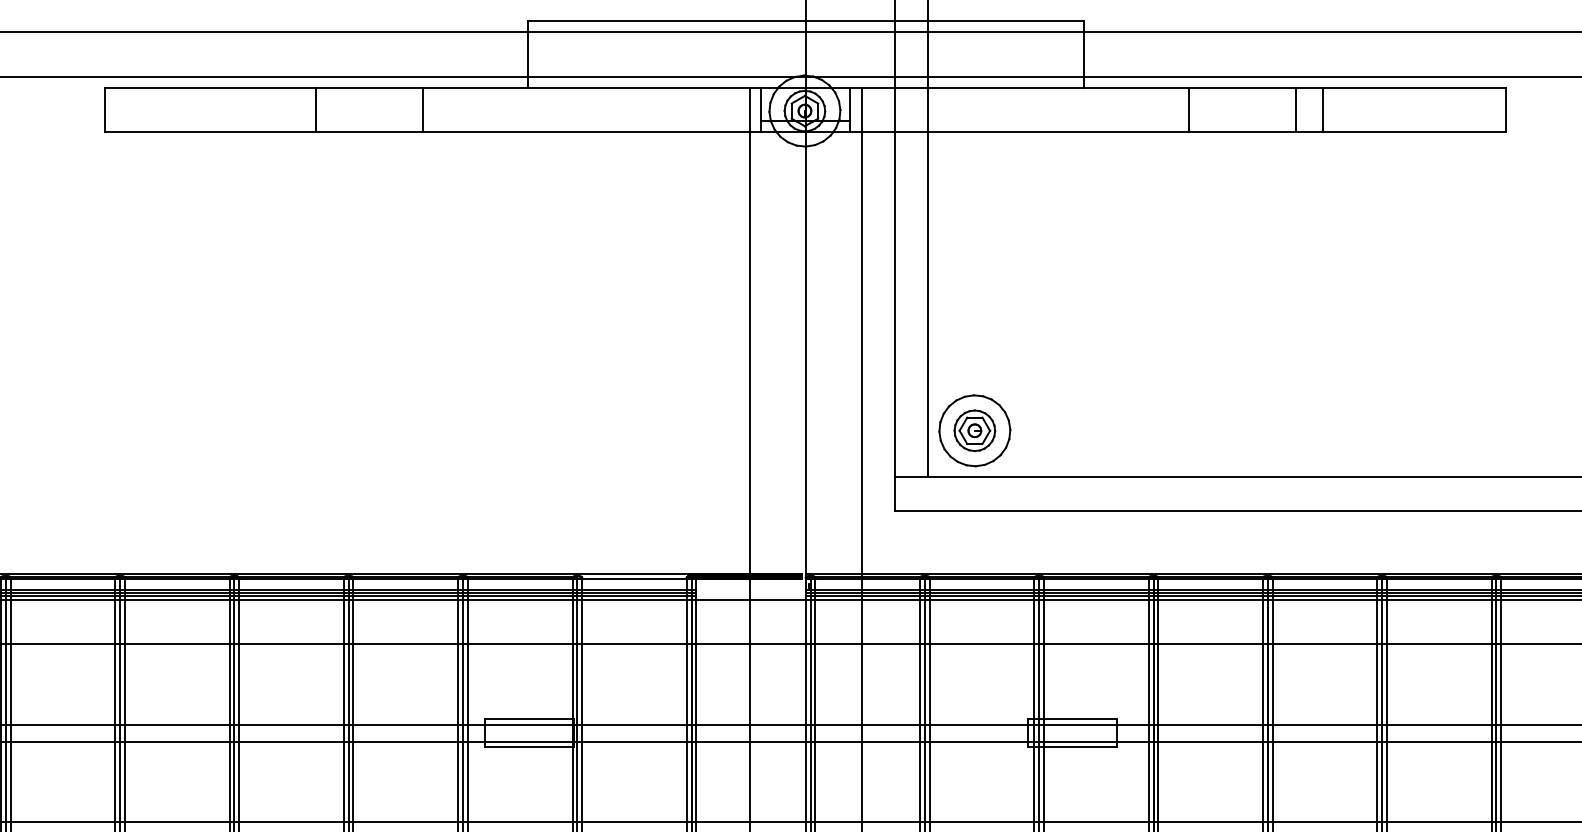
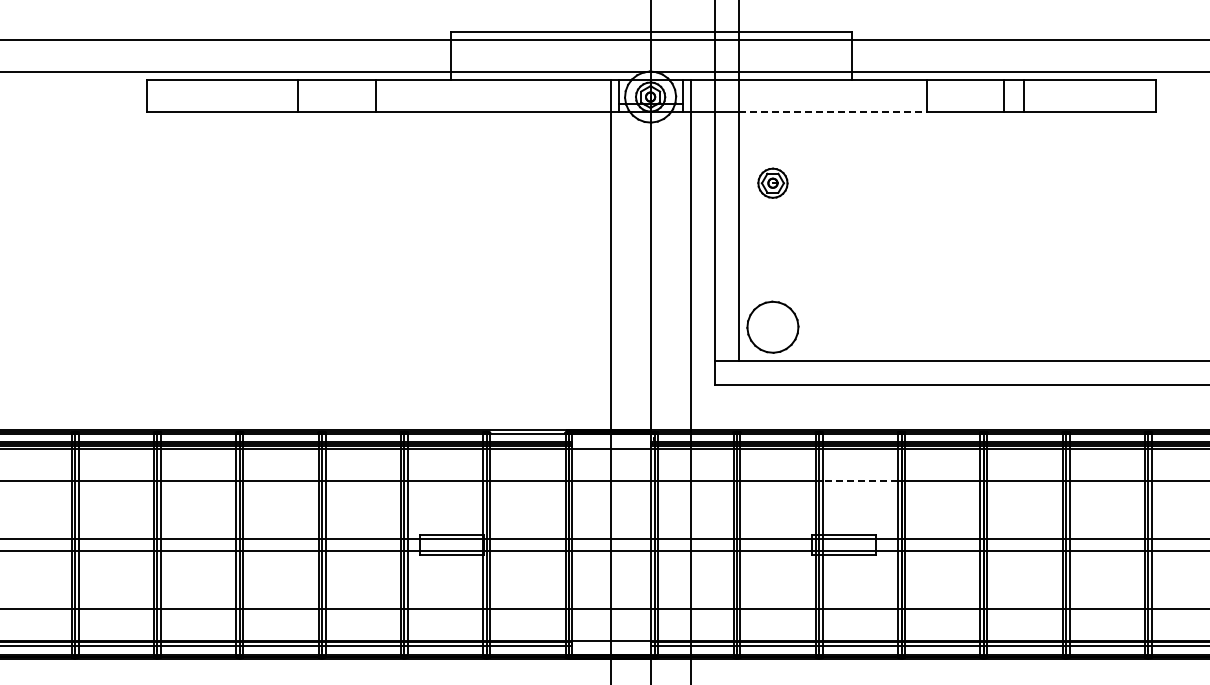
line: (1058, 132) -> (833, 112), solid -> dashed
part: (974, 429) -> (772, 182), moved
line: (1096, 644) -> (860, 481), solid -> dashed

